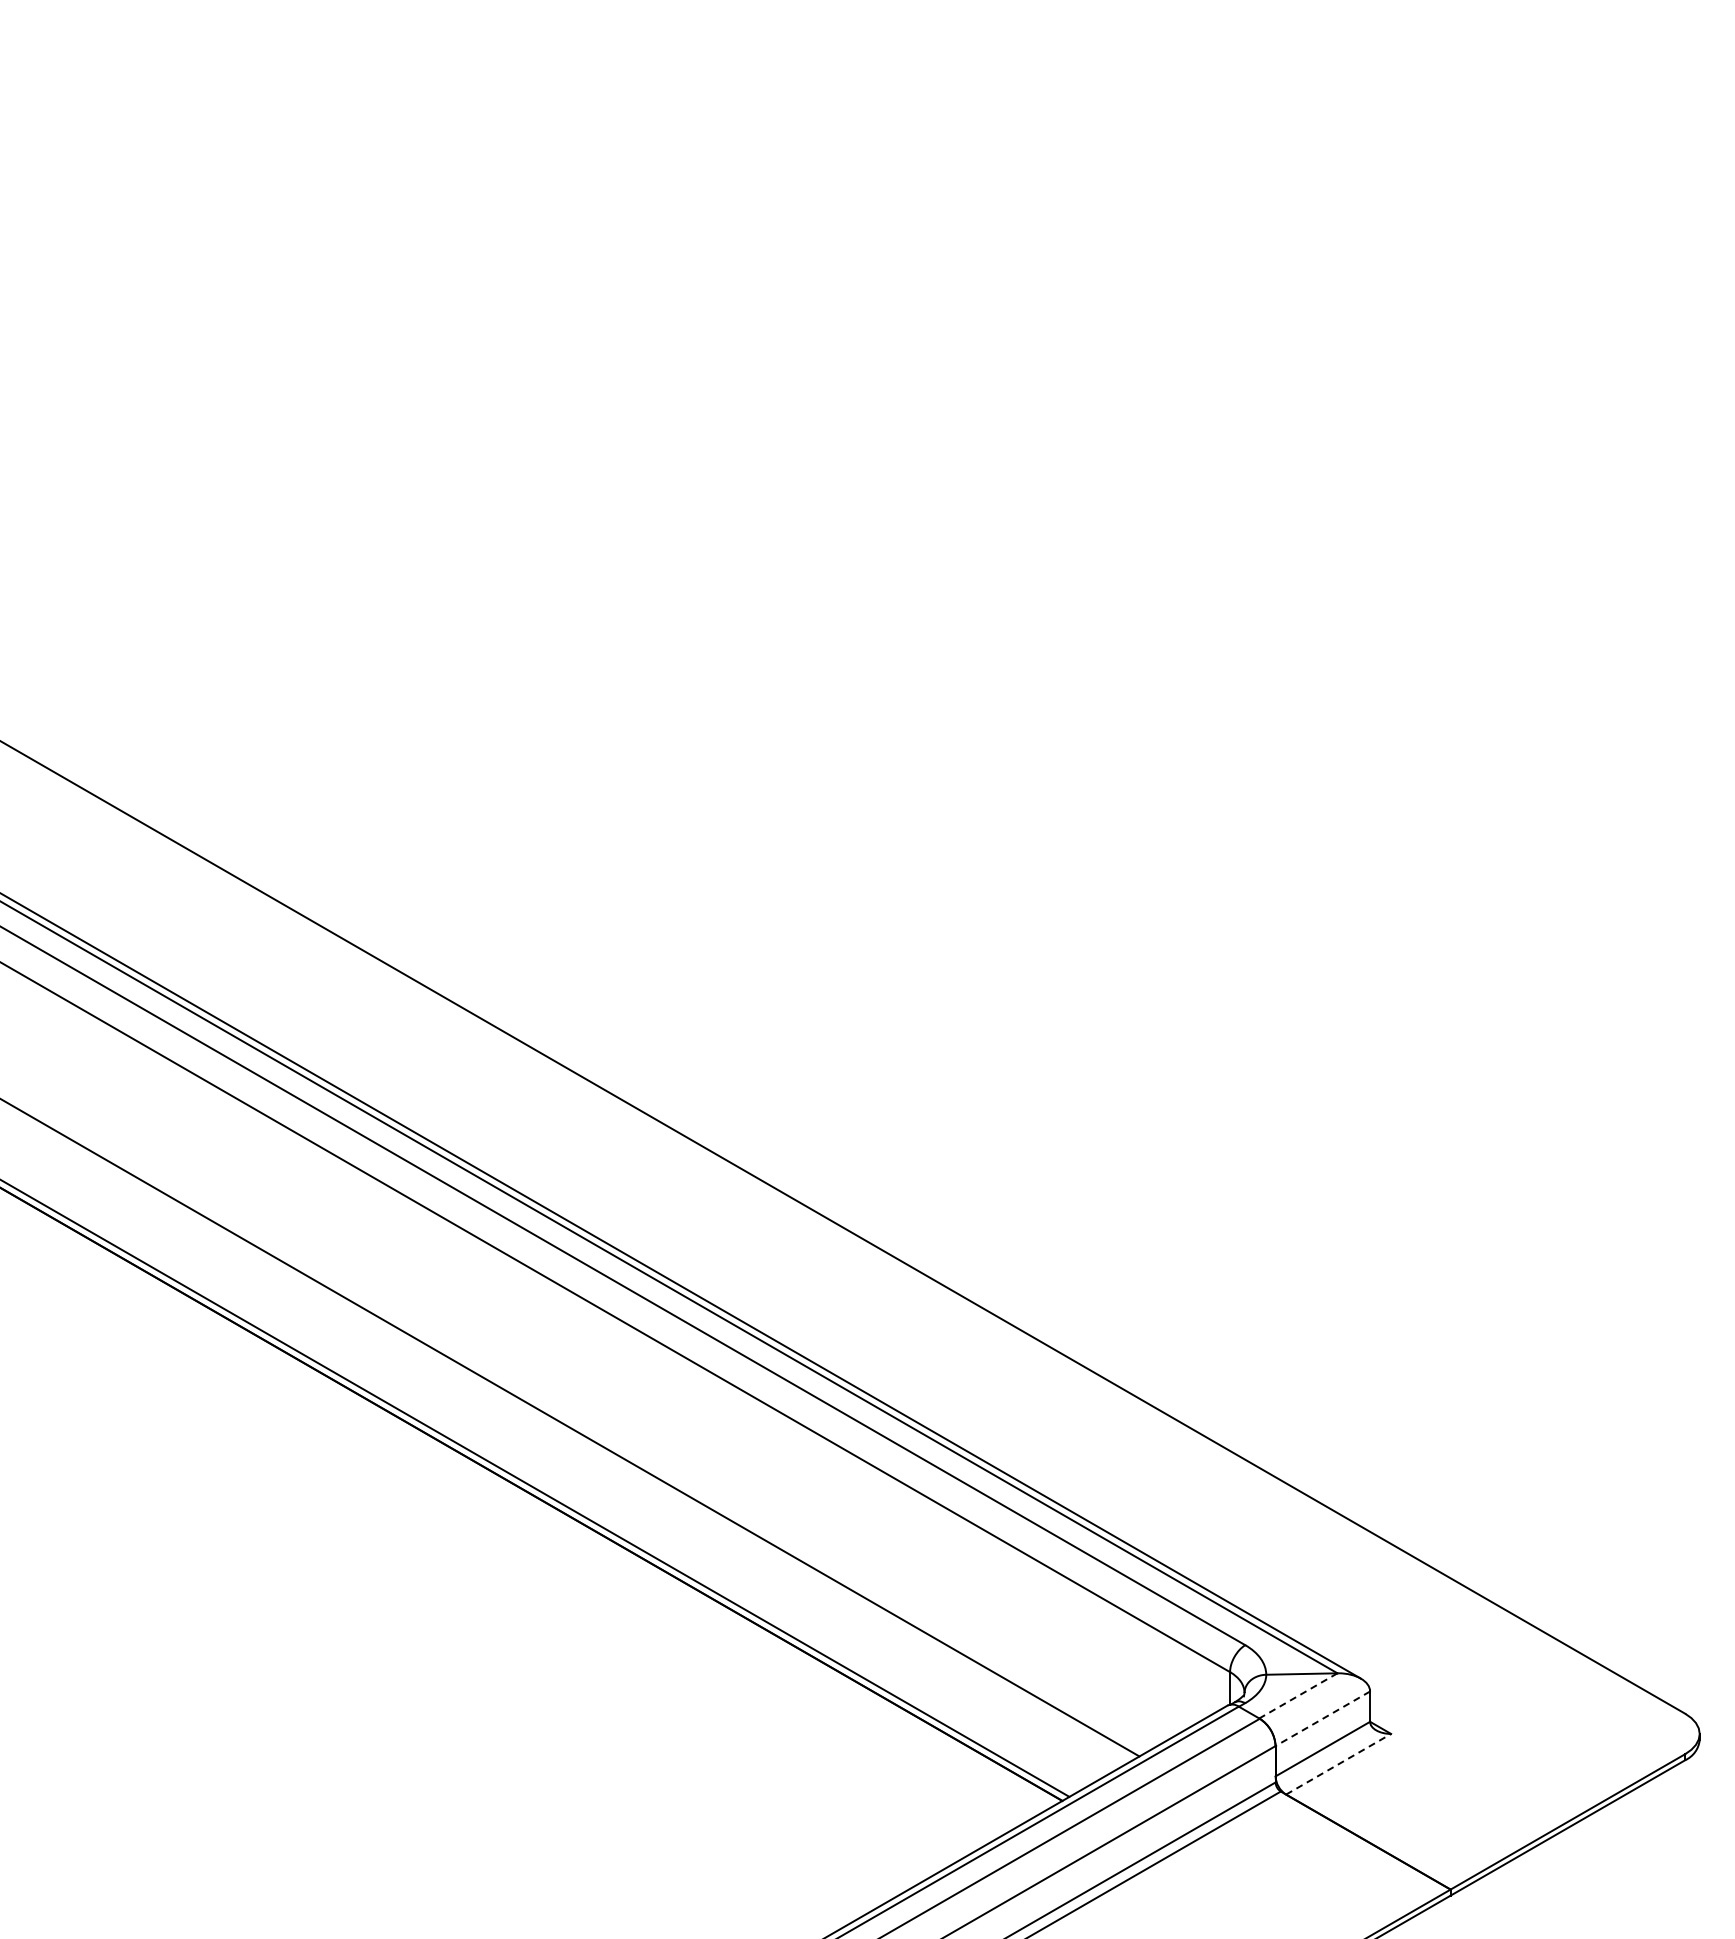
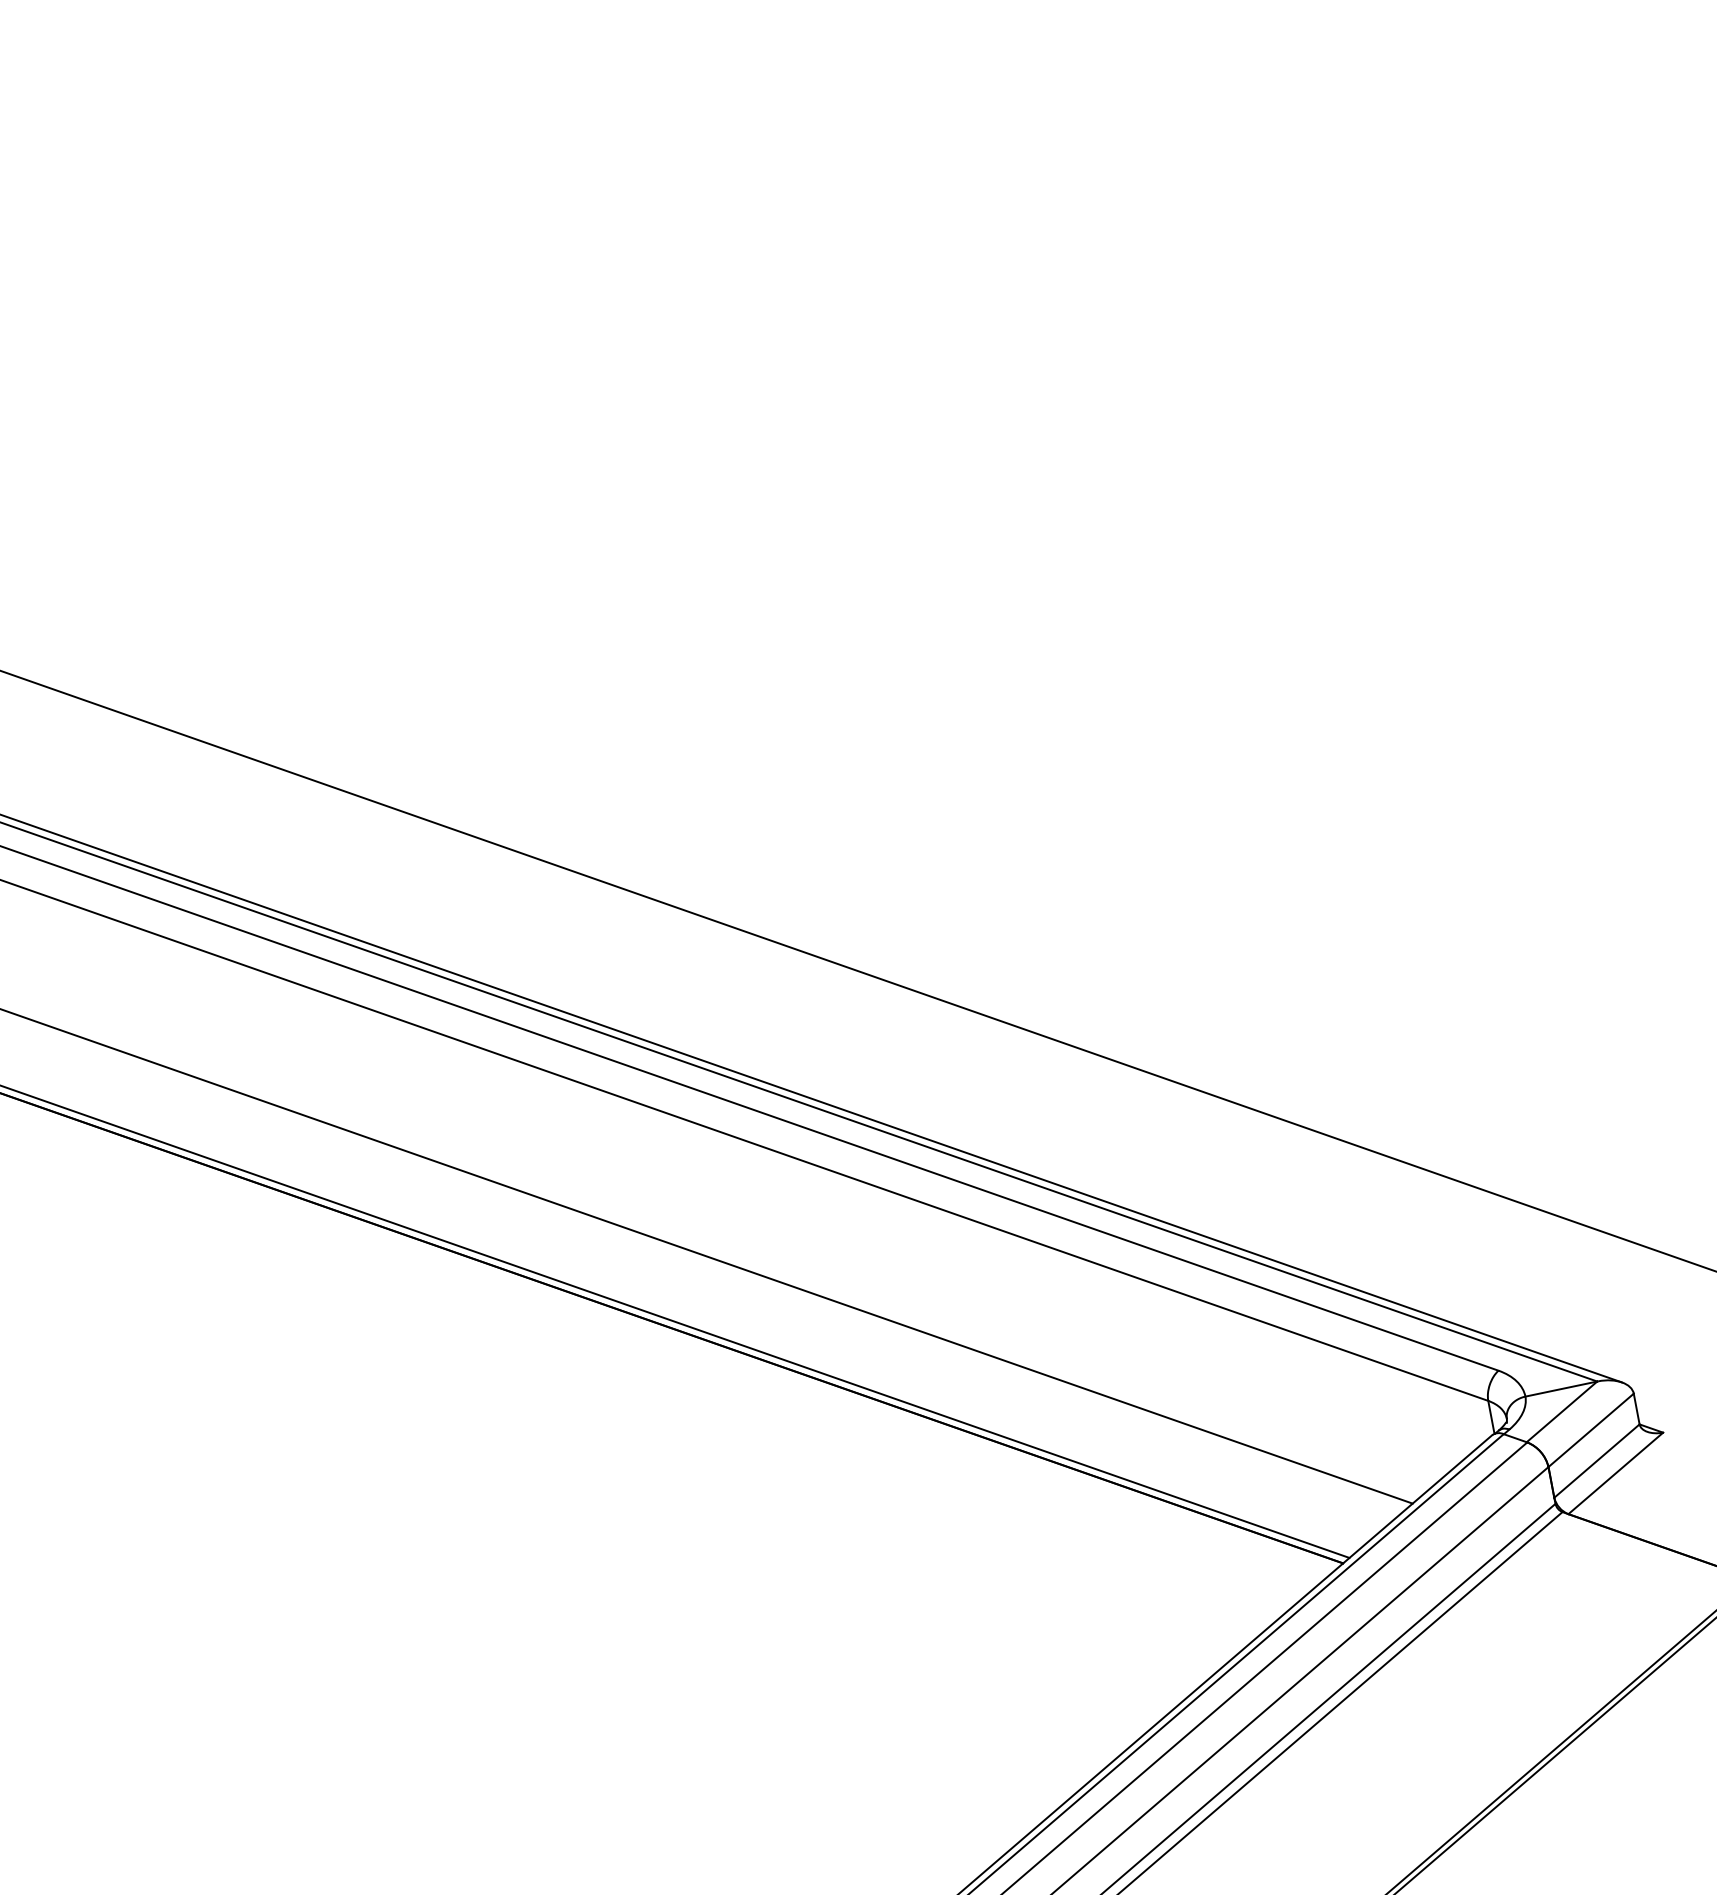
line: (1297, 1696) -> (1561, 1412), dashed -> solid
line: (1322, 1718) -> (1590, 1430), dashed -> solid
line: (1338, 1764) -> (1615, 1473), dashed -> solid

